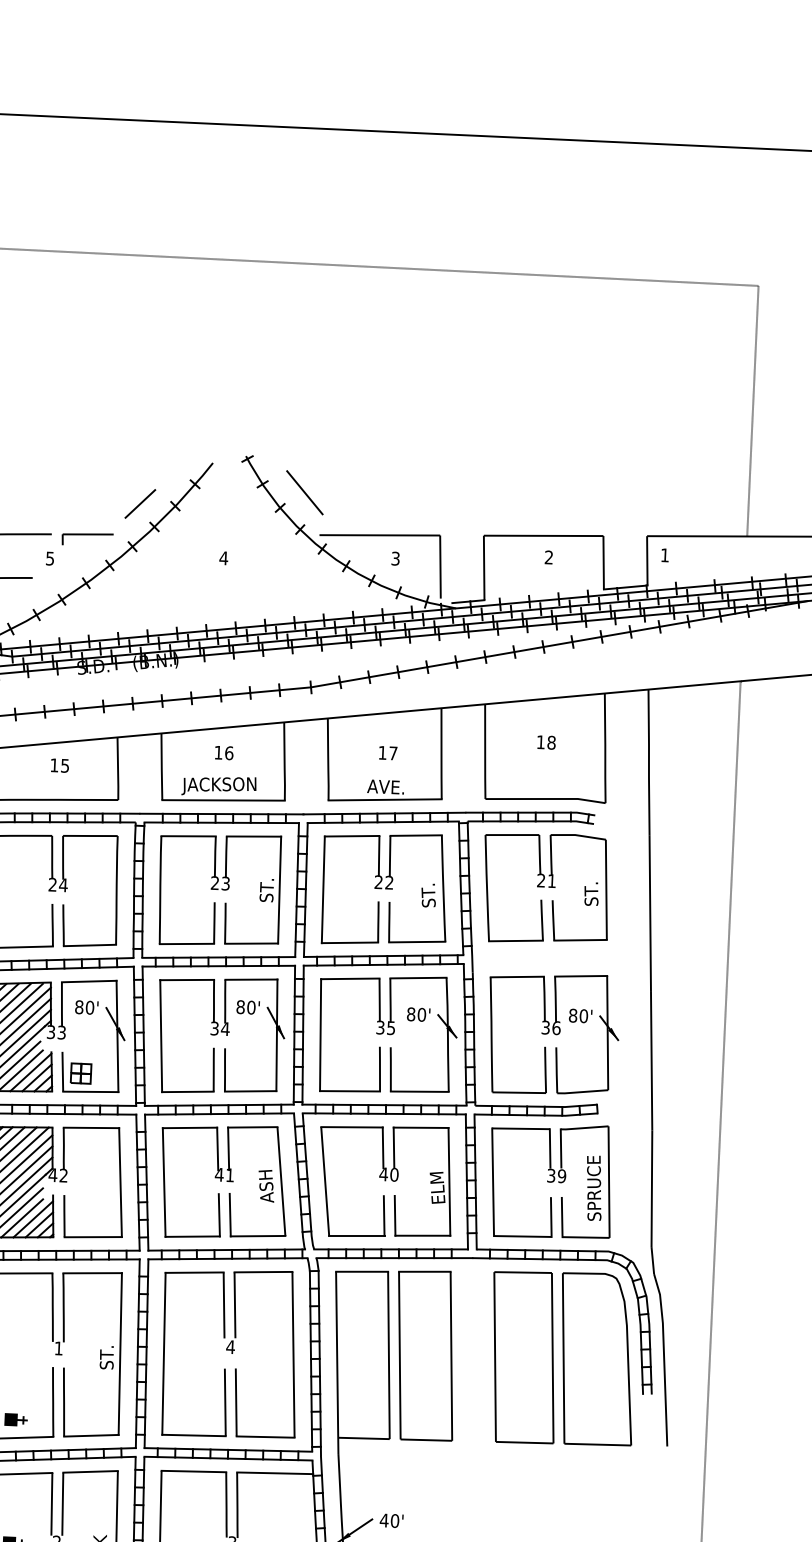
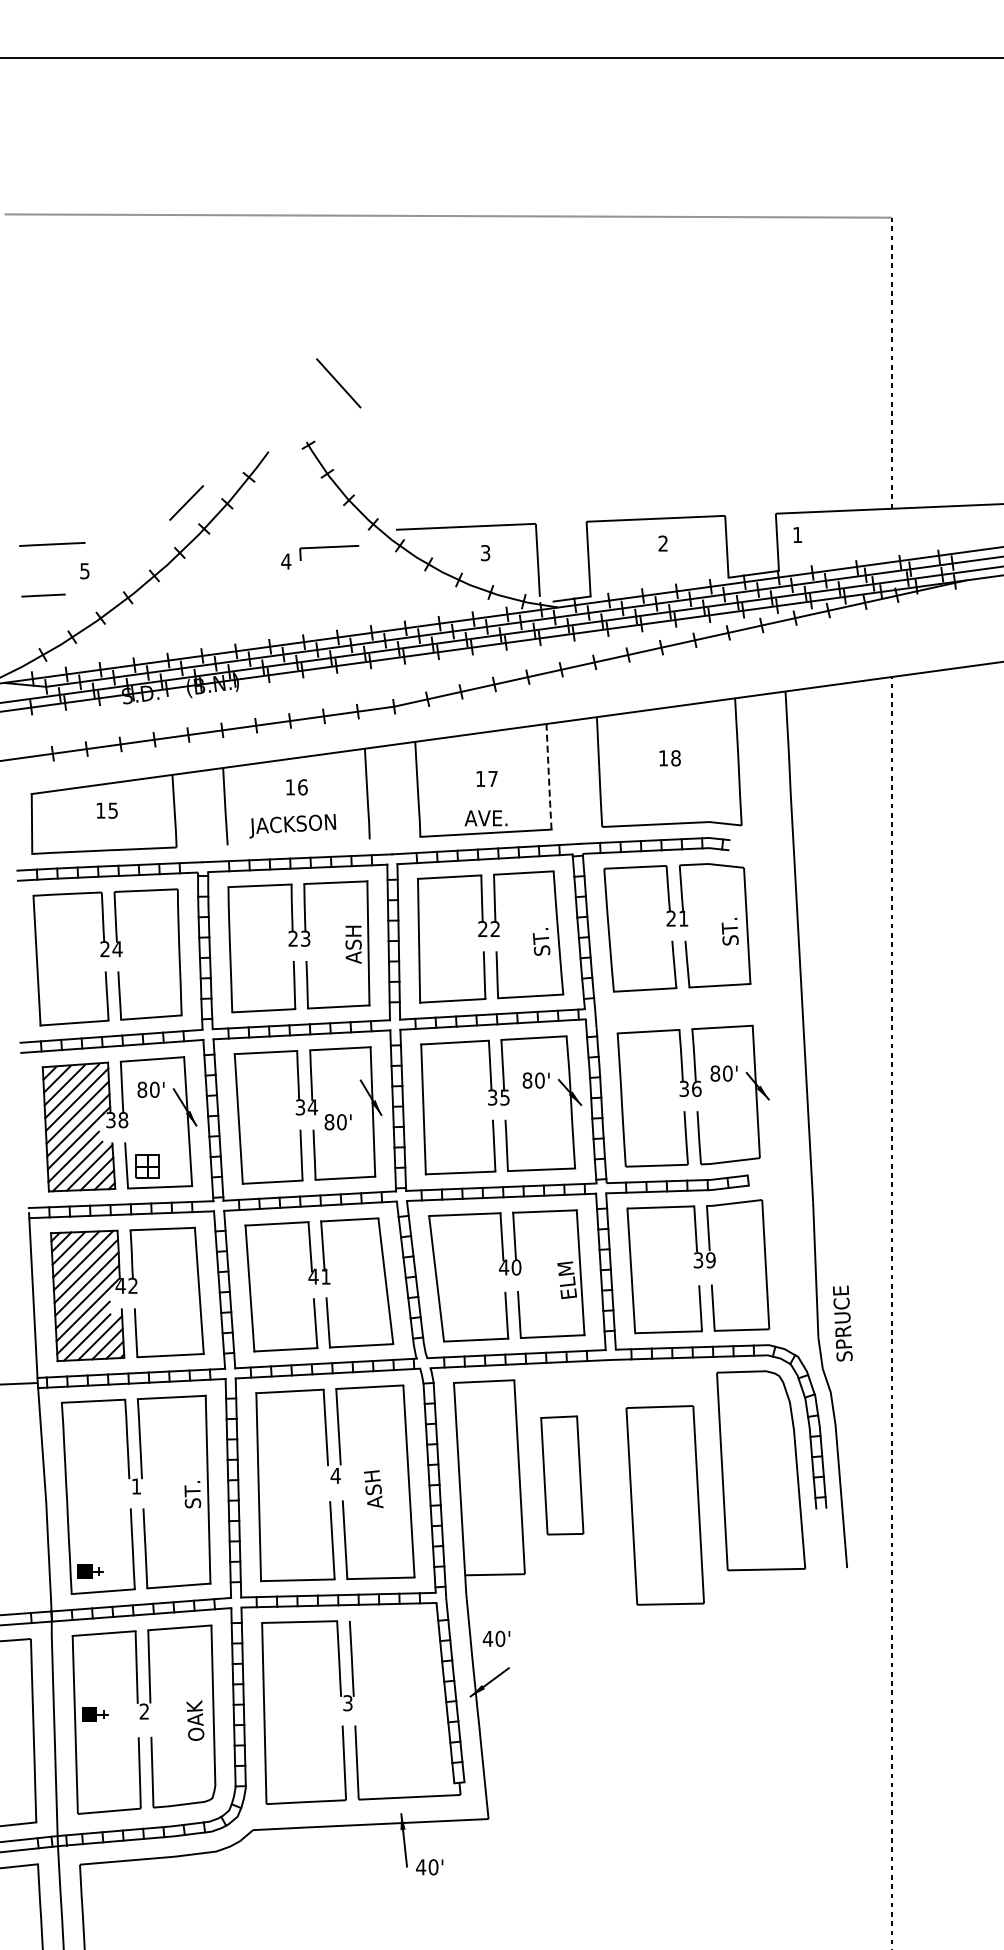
line: (304, 492) -> (338, 383), moved
part: (87, 539) -> (329, 552), moved
line: (441, 754) -> (548, 777), solid -> dashed
line: (223, 800) -> (298, 842), removed
text: (266, 890) -> (353, 944), ST. -> ASH
text: (247, 1007) -> (337, 1122), moved
text: (61, 1032) -> (123, 1120), 33 -> 38
text: (266, 1186) -> (373, 1489), moved
text: (593, 1188) -> (842, 1323), moved
part: (425, 1355) -> (562, 1475), size x0.6
part: (523, 1357) -> (664, 1505), moved
line: (274, 1472) -> (393, 1619), removed
text: (391, 1520) -> (496, 1638), moved

